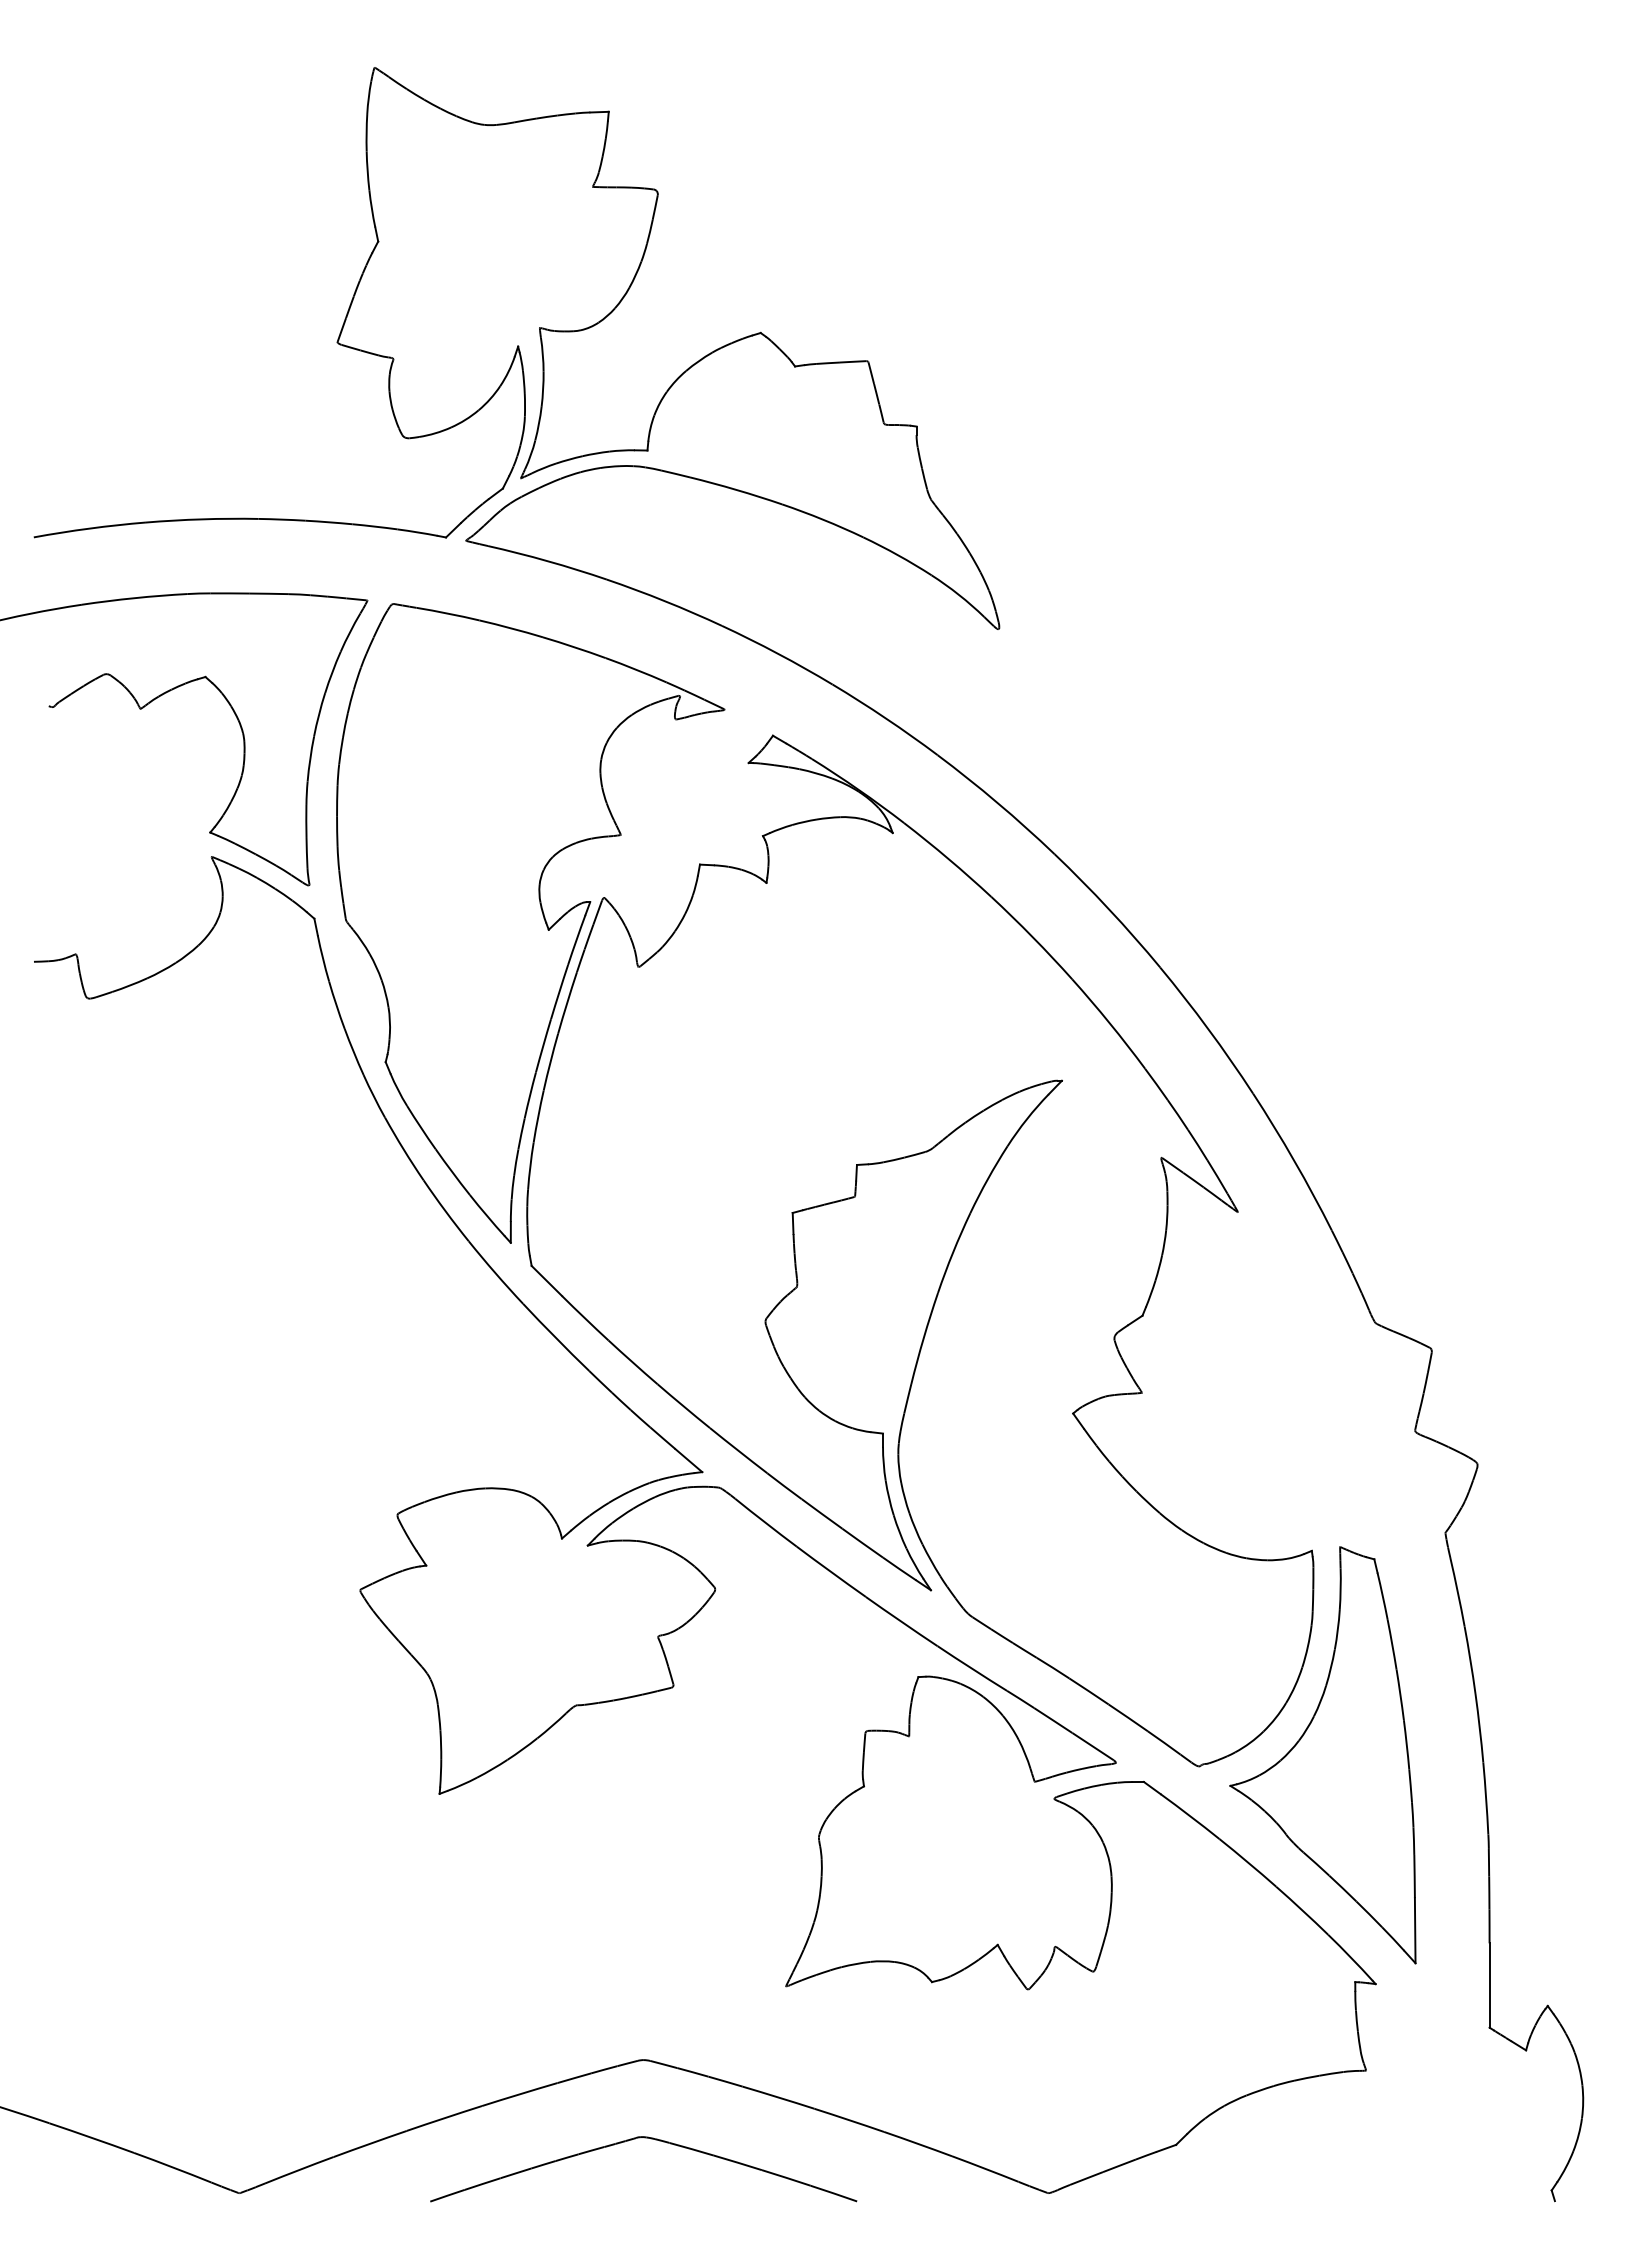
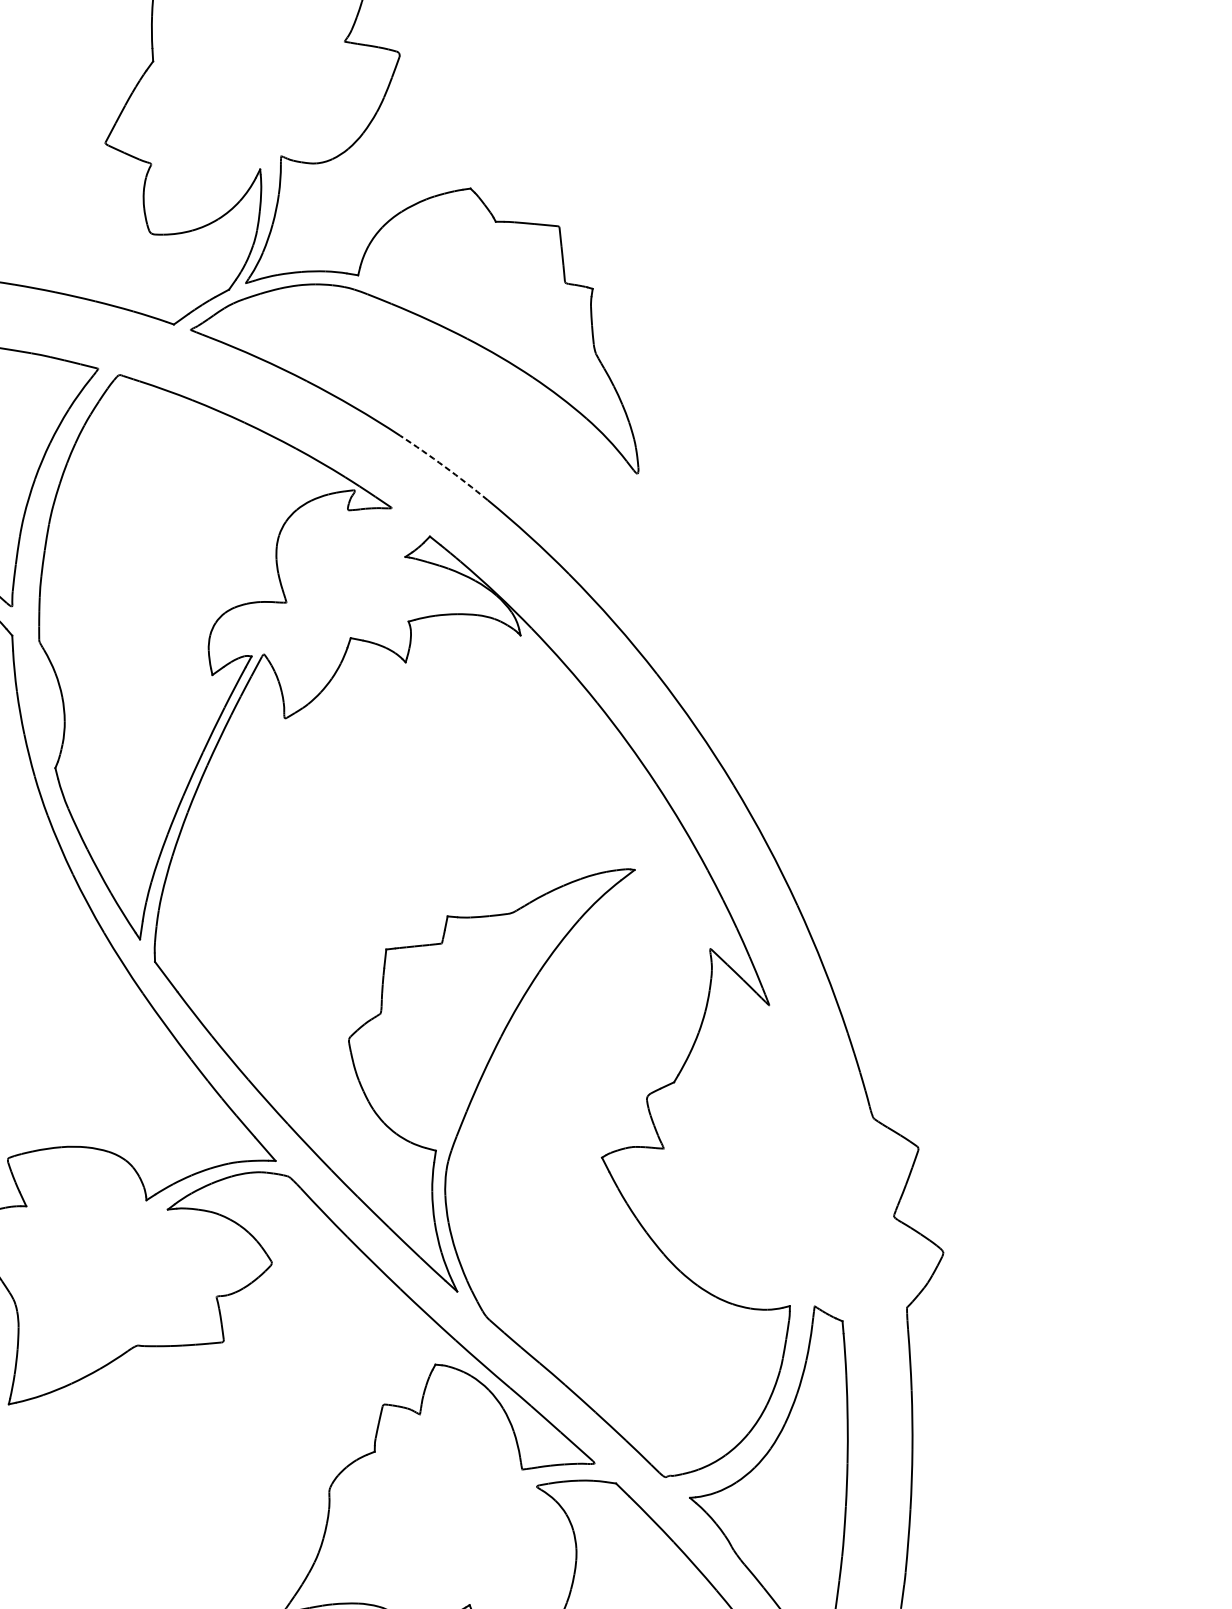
arc: (778, 653) -> (445, 466), solid -> dashed

